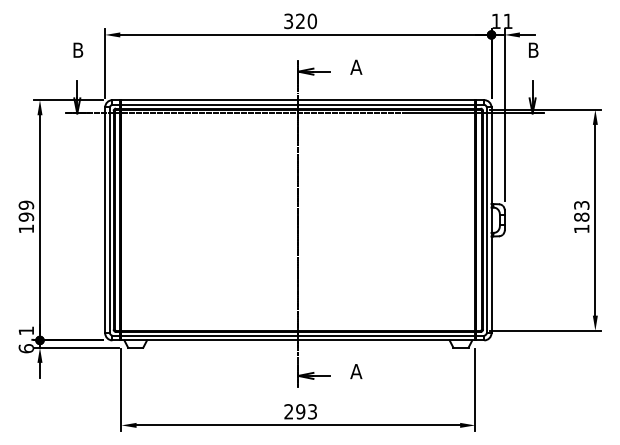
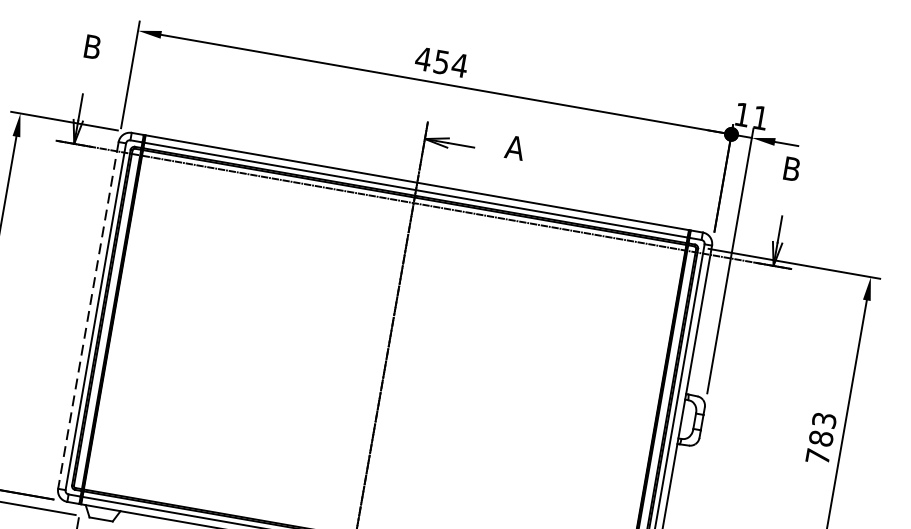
text: (300, 21) -> (441, 62), 320 -> 454
line: (105, 220) -> (88, 315), solid -> dashed
text: (581, 228) -> (817, 455), 183 -> 783

